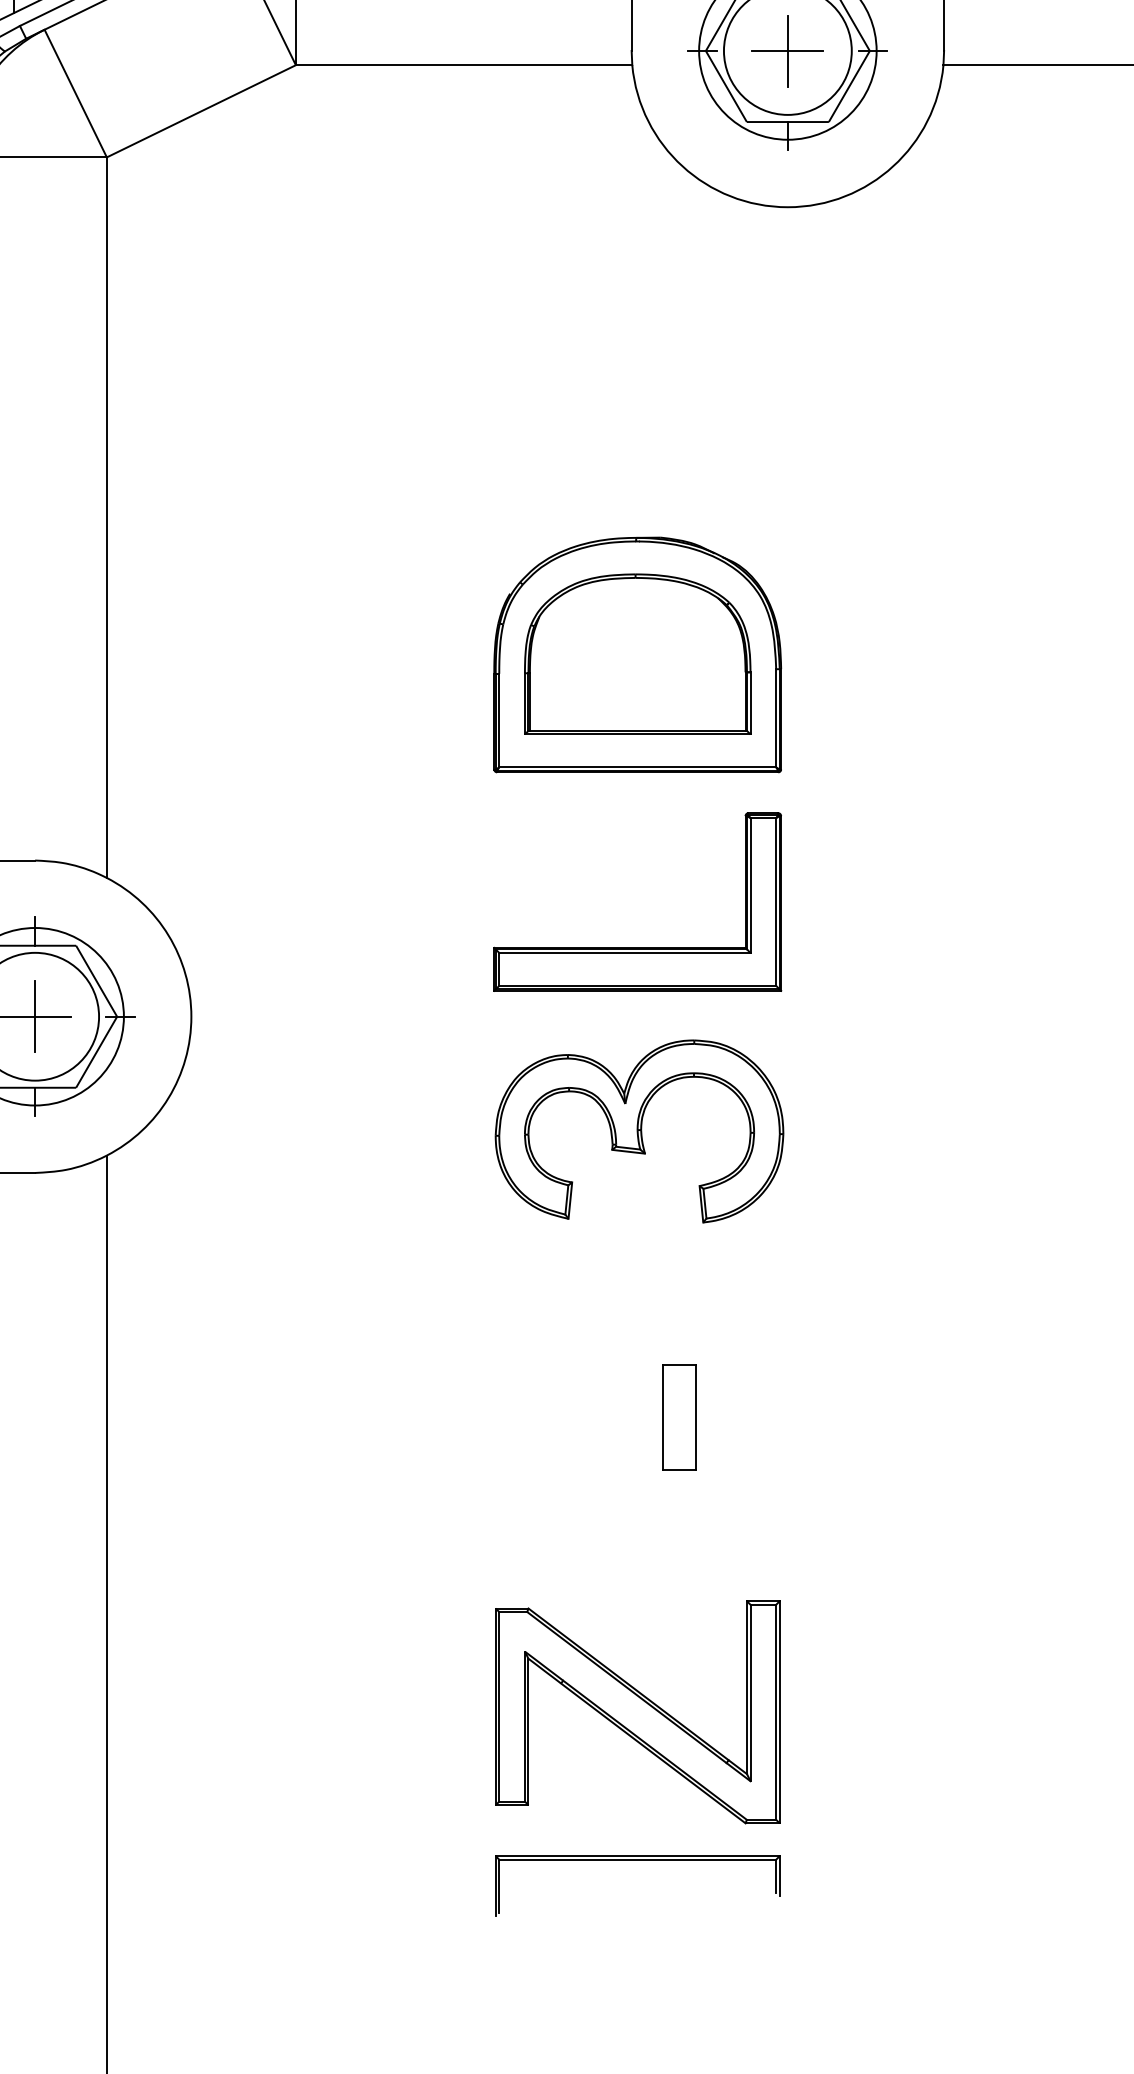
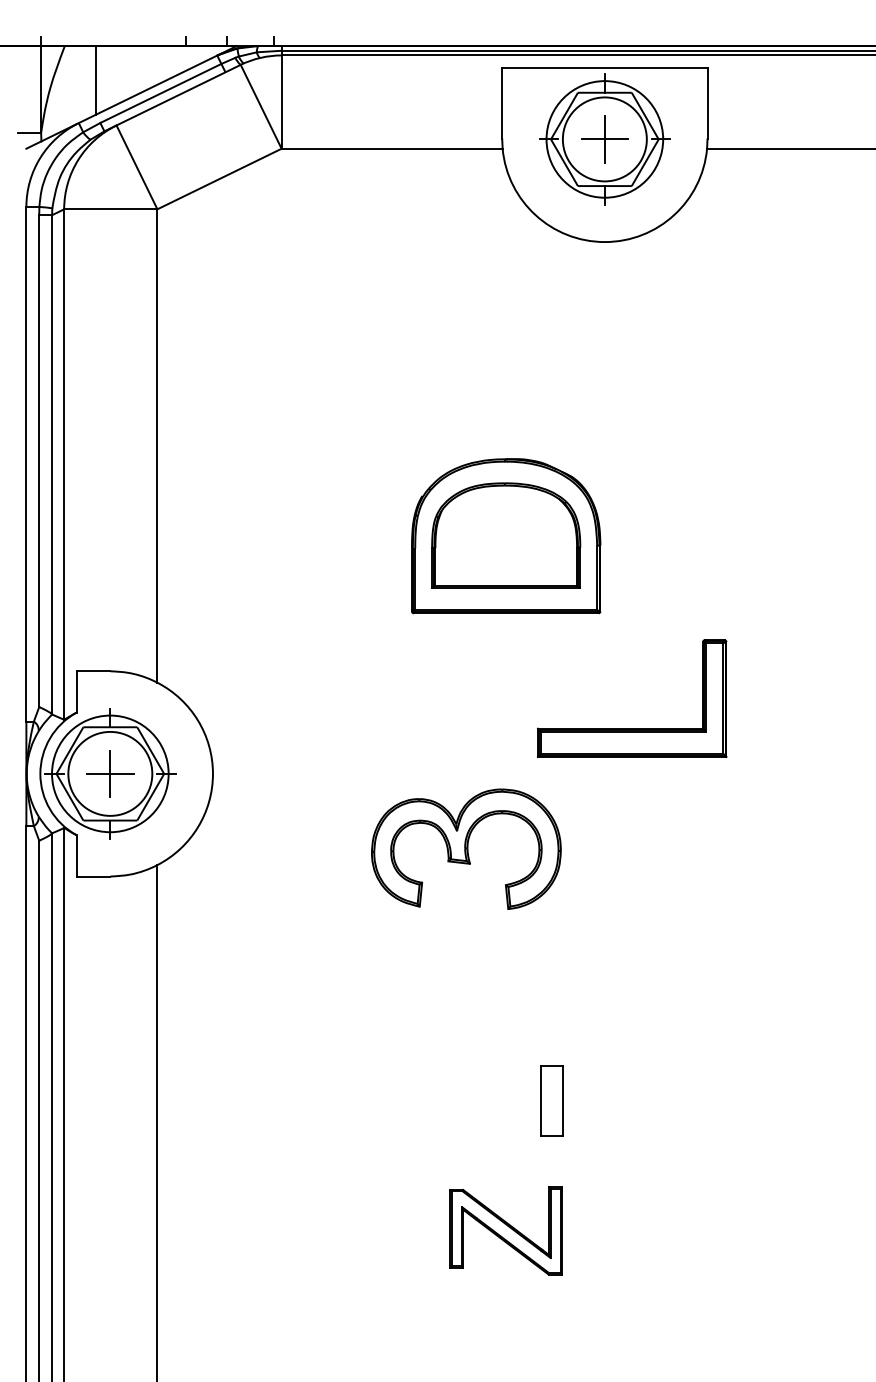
part: (636, 947) -> (631, 728), moved
part: (639, 1130) -> (466, 848), moved
part: (679, 1416) -> (551, 1100), moved
part: (638, 1711) -> (506, 1230), size x0.6
part: (638, 1860) -> (506, 1328), removed

